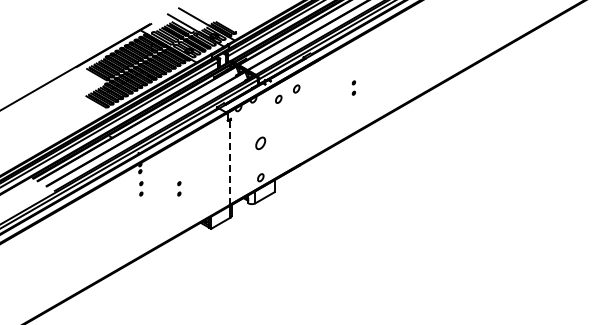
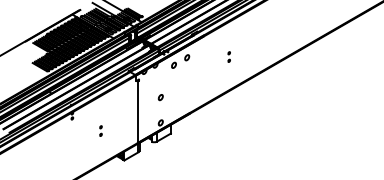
part: (260, 142) -> (160, 97), size x0.62
line: (229, 163) -> (137, 112), dashed -> solid
part: (141, 188) -> (73, 130), removed

